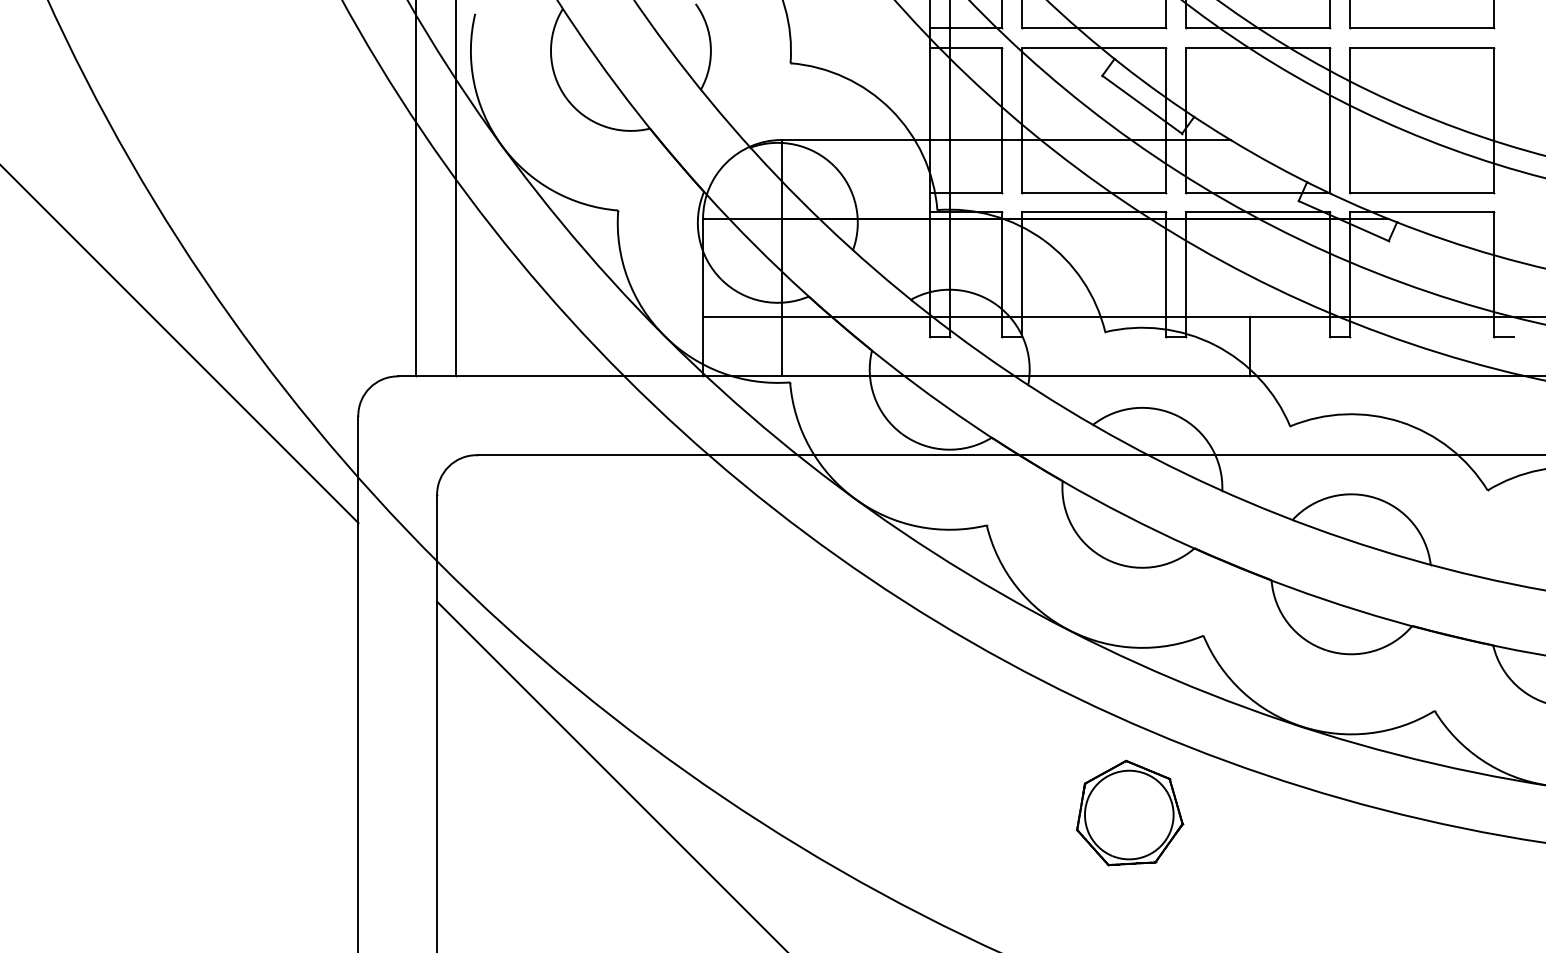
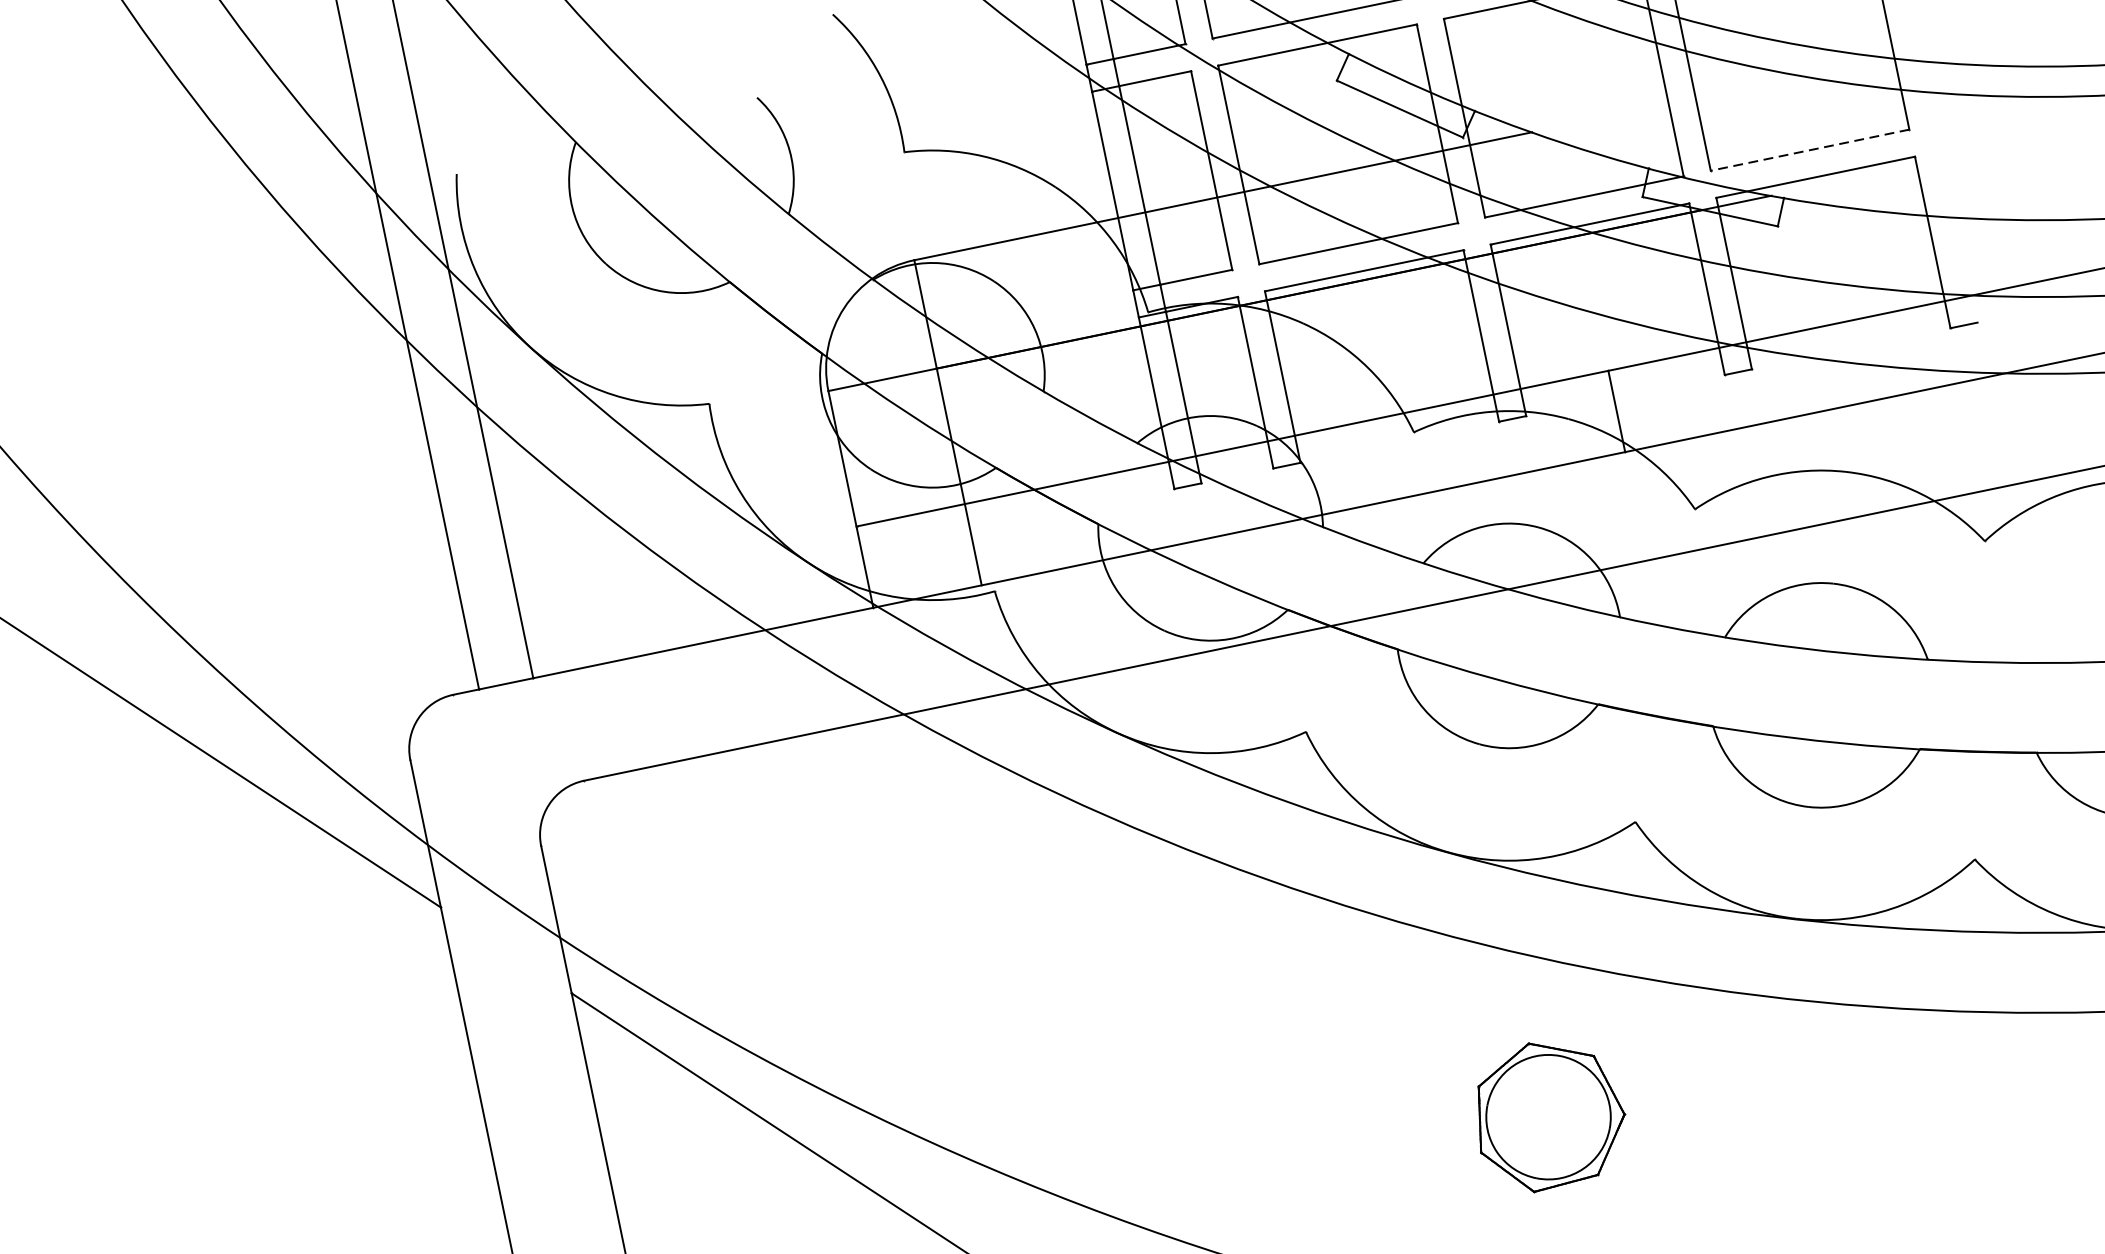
line: (1421, 192) -> (1809, 150), solid -> dashed
part: (1130, 812) -> (1549, 1113), moved

